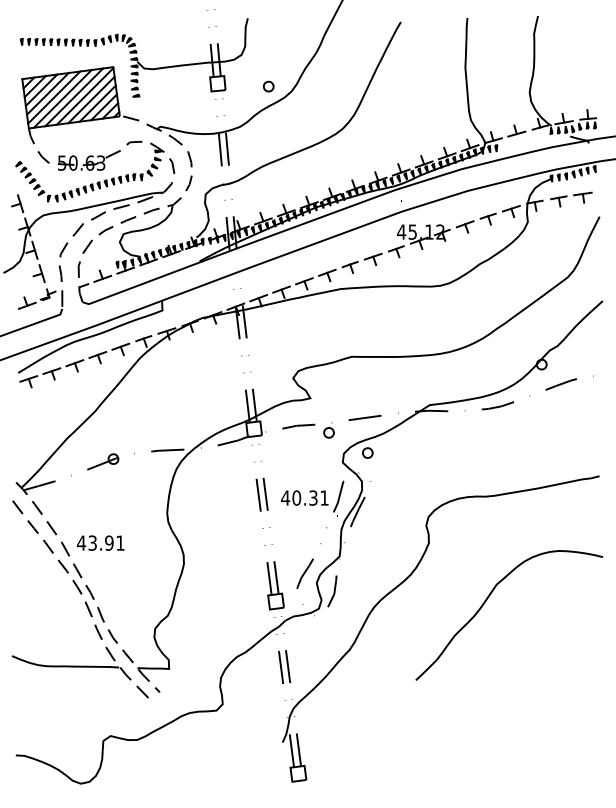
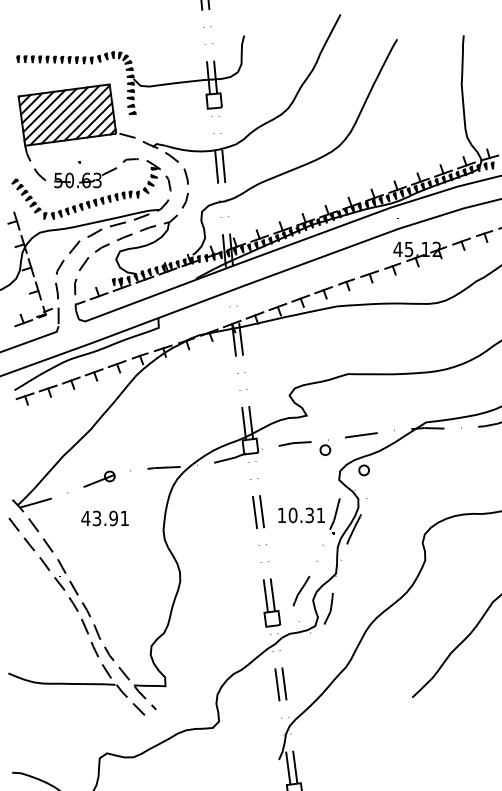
part: (268, 86) -> (264, 103), removed
text: (285, 497) -> (281, 514), 40.31 -> 10.31
text: (100, 542) -> (104, 517), moved

